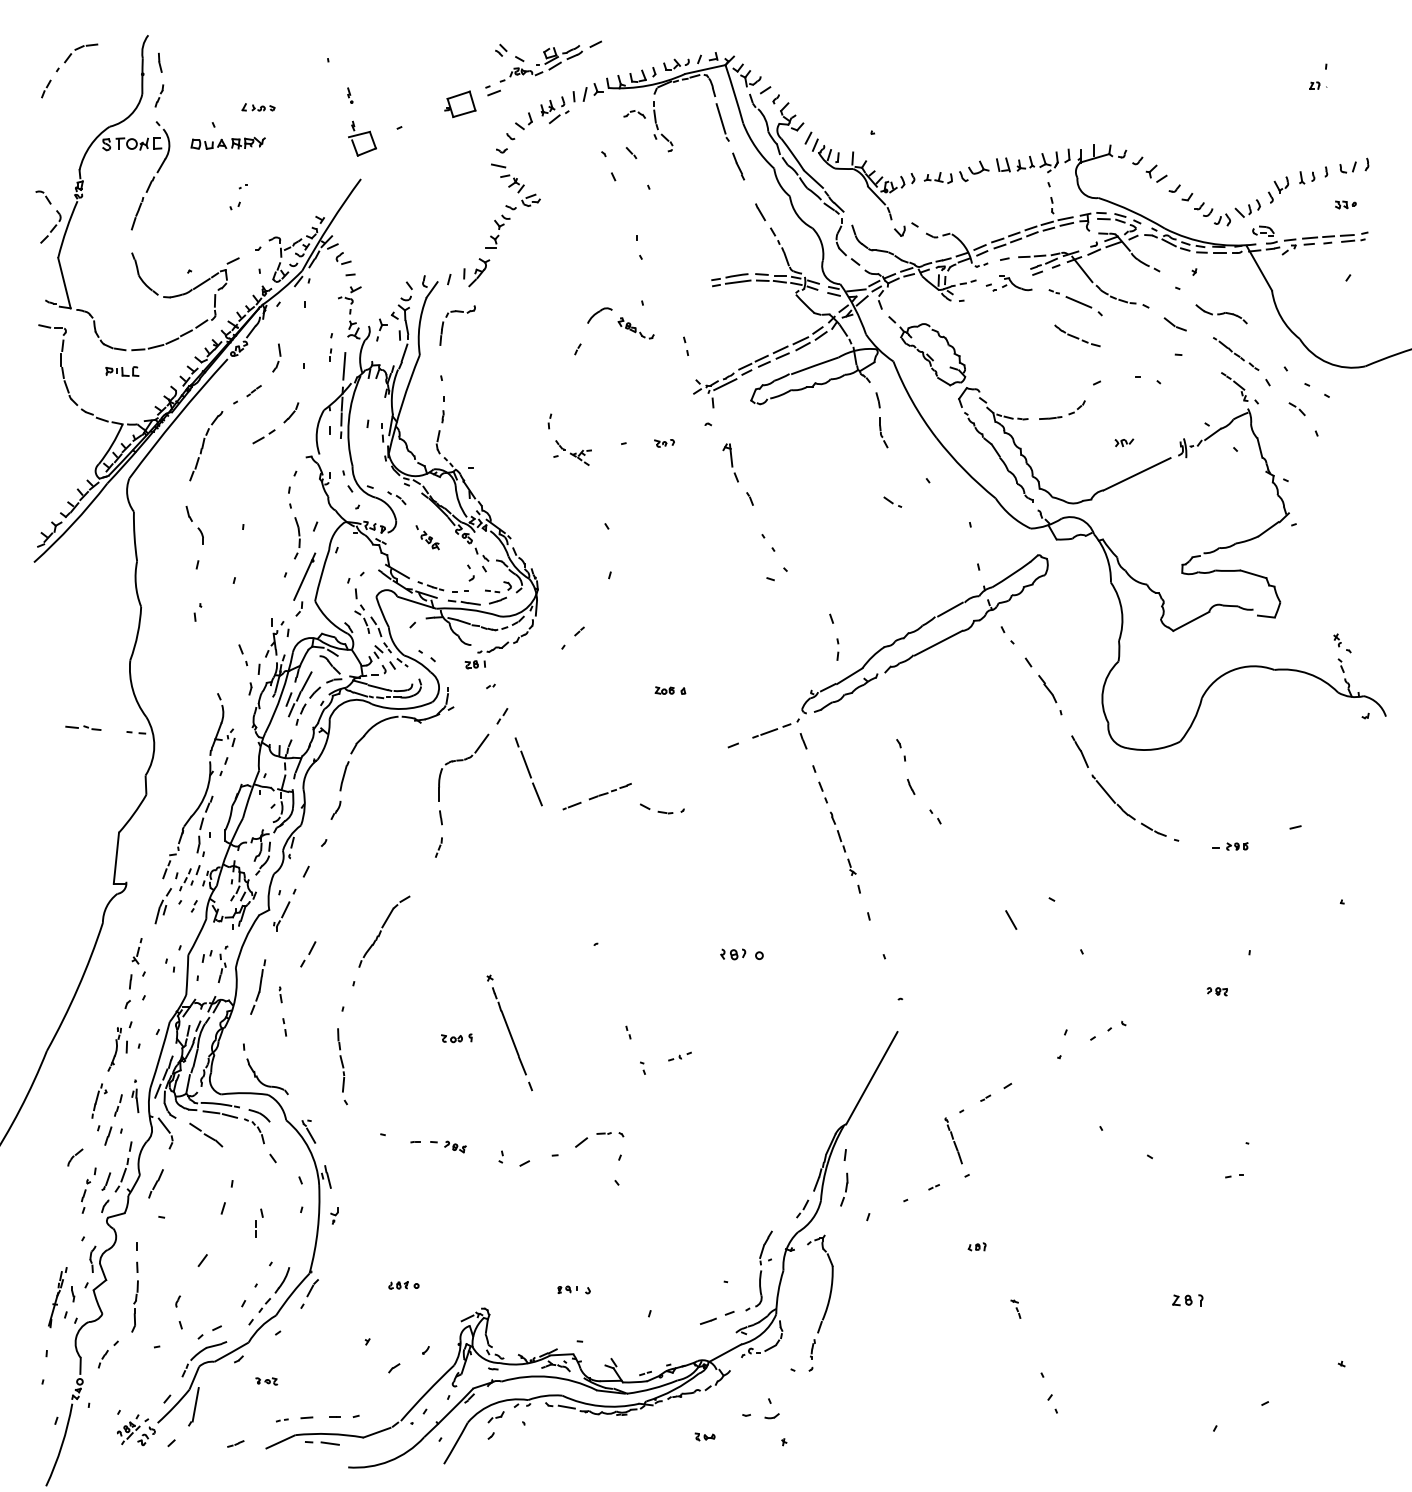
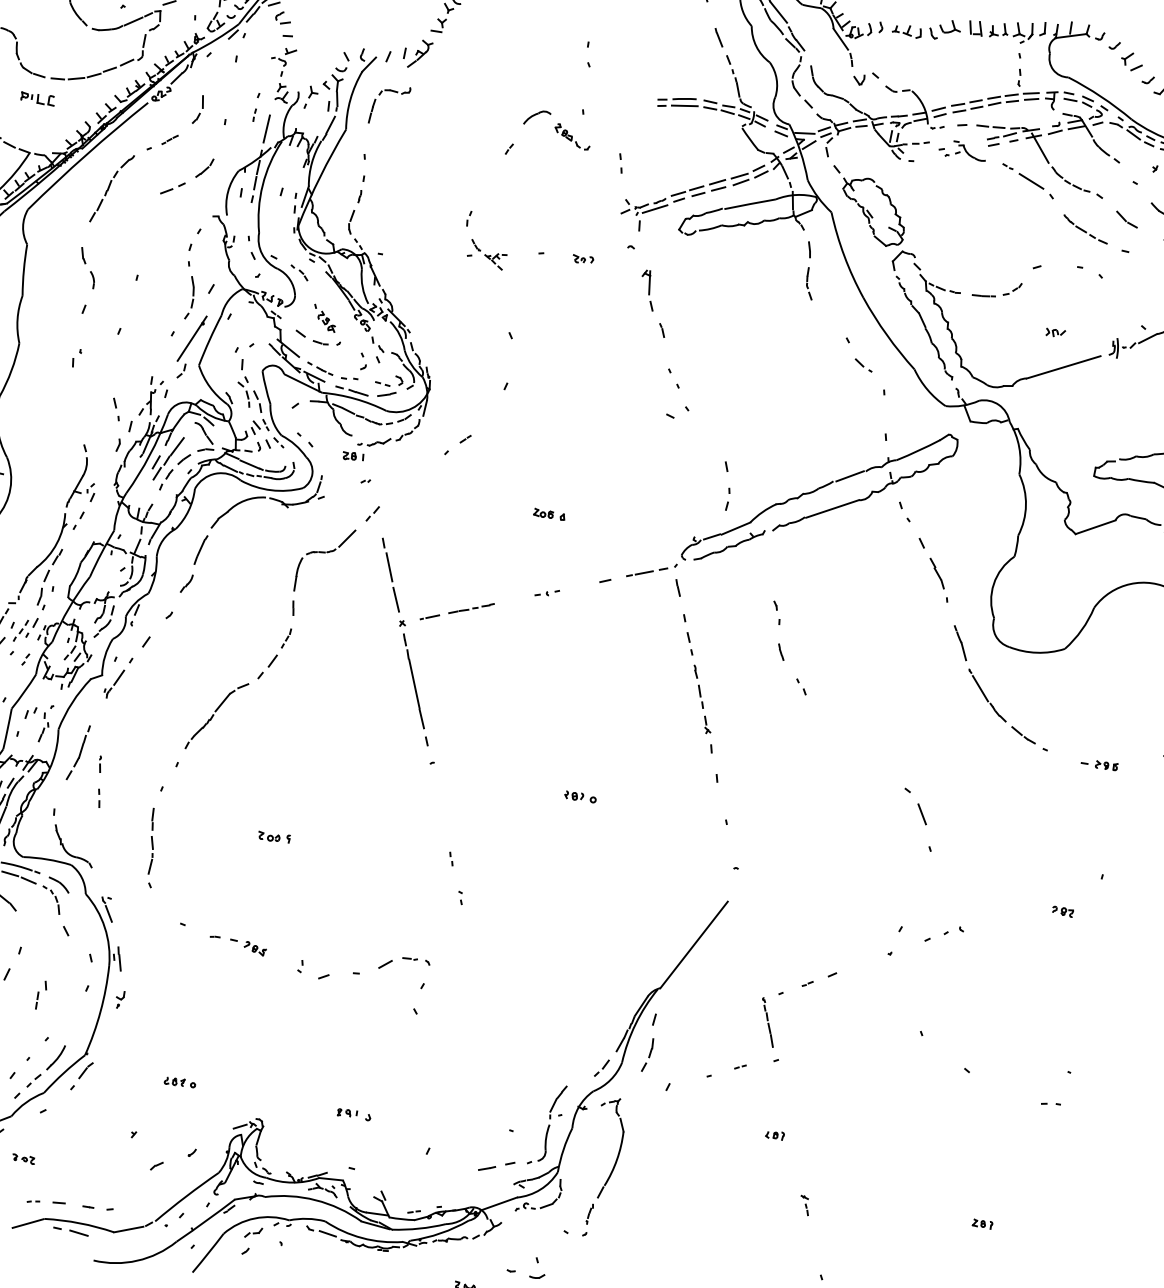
part: (1077, 335) -> (1085, 229), moved
part: (892, 501) -> (863, 364), moved
part: (662, 808) -> (318, 338), moved
line: (1011, 919) -> (922, 813), moved
part: (308, 954) -> (267, 667), moved
part: (741, 954) -> (580, 796), size x0.71
part: (509, 1032) -> (413, 682), moved
part: (679, 1056) -> (546, 592), moved
part: (1187, 1300) -> (982, 1224), size x0.62

